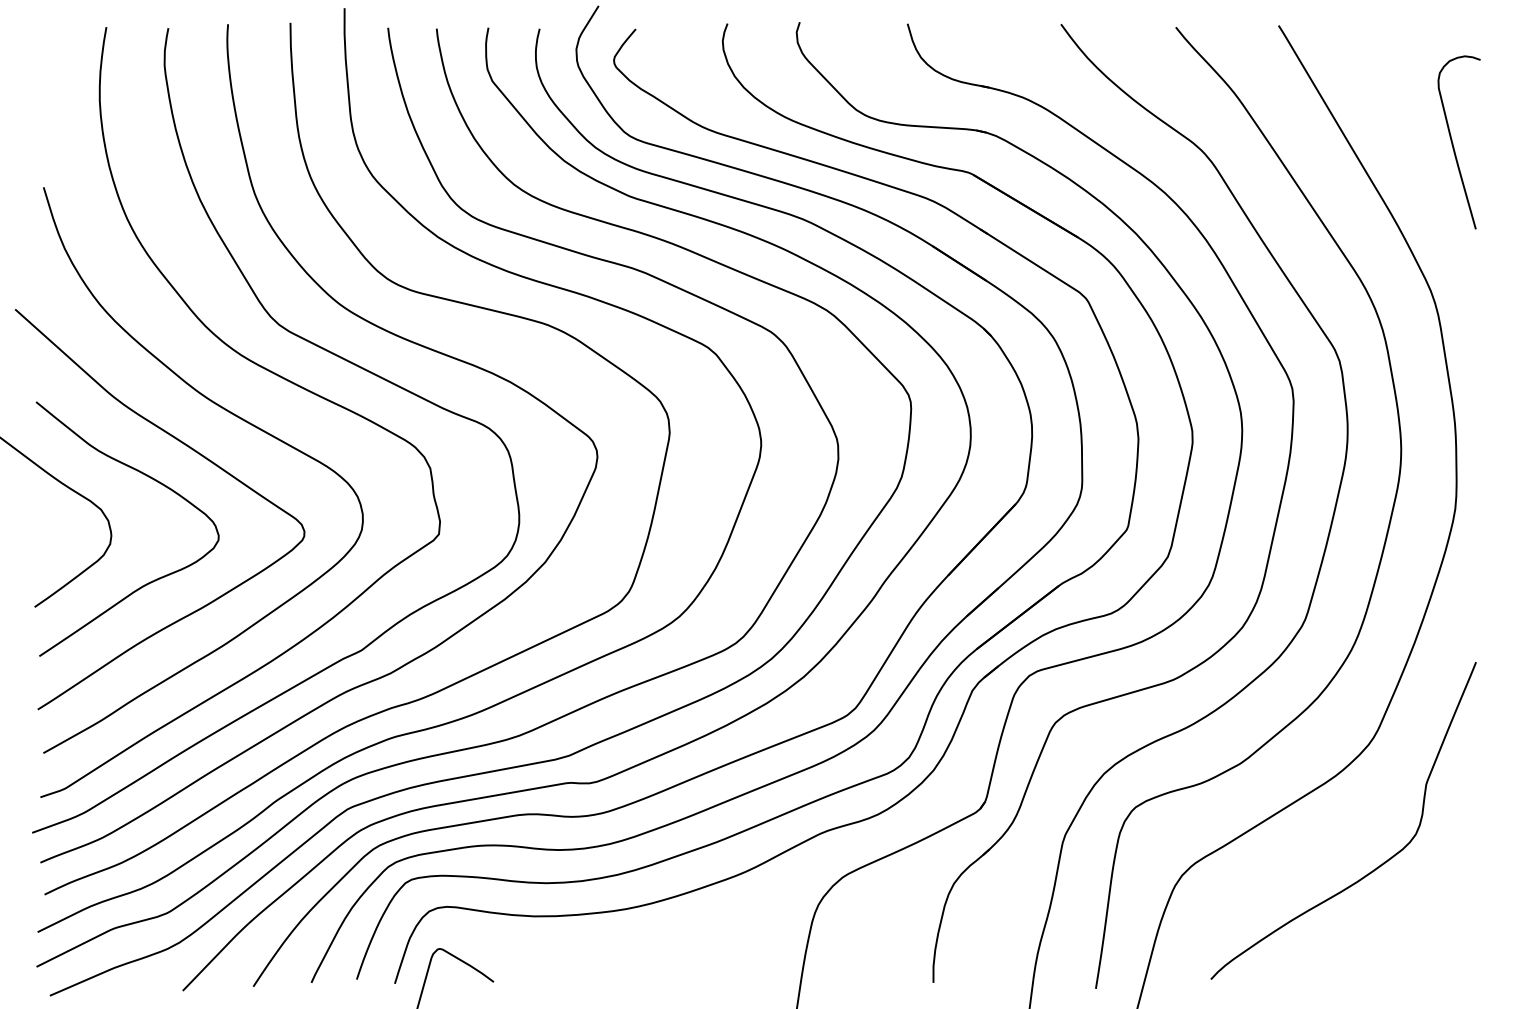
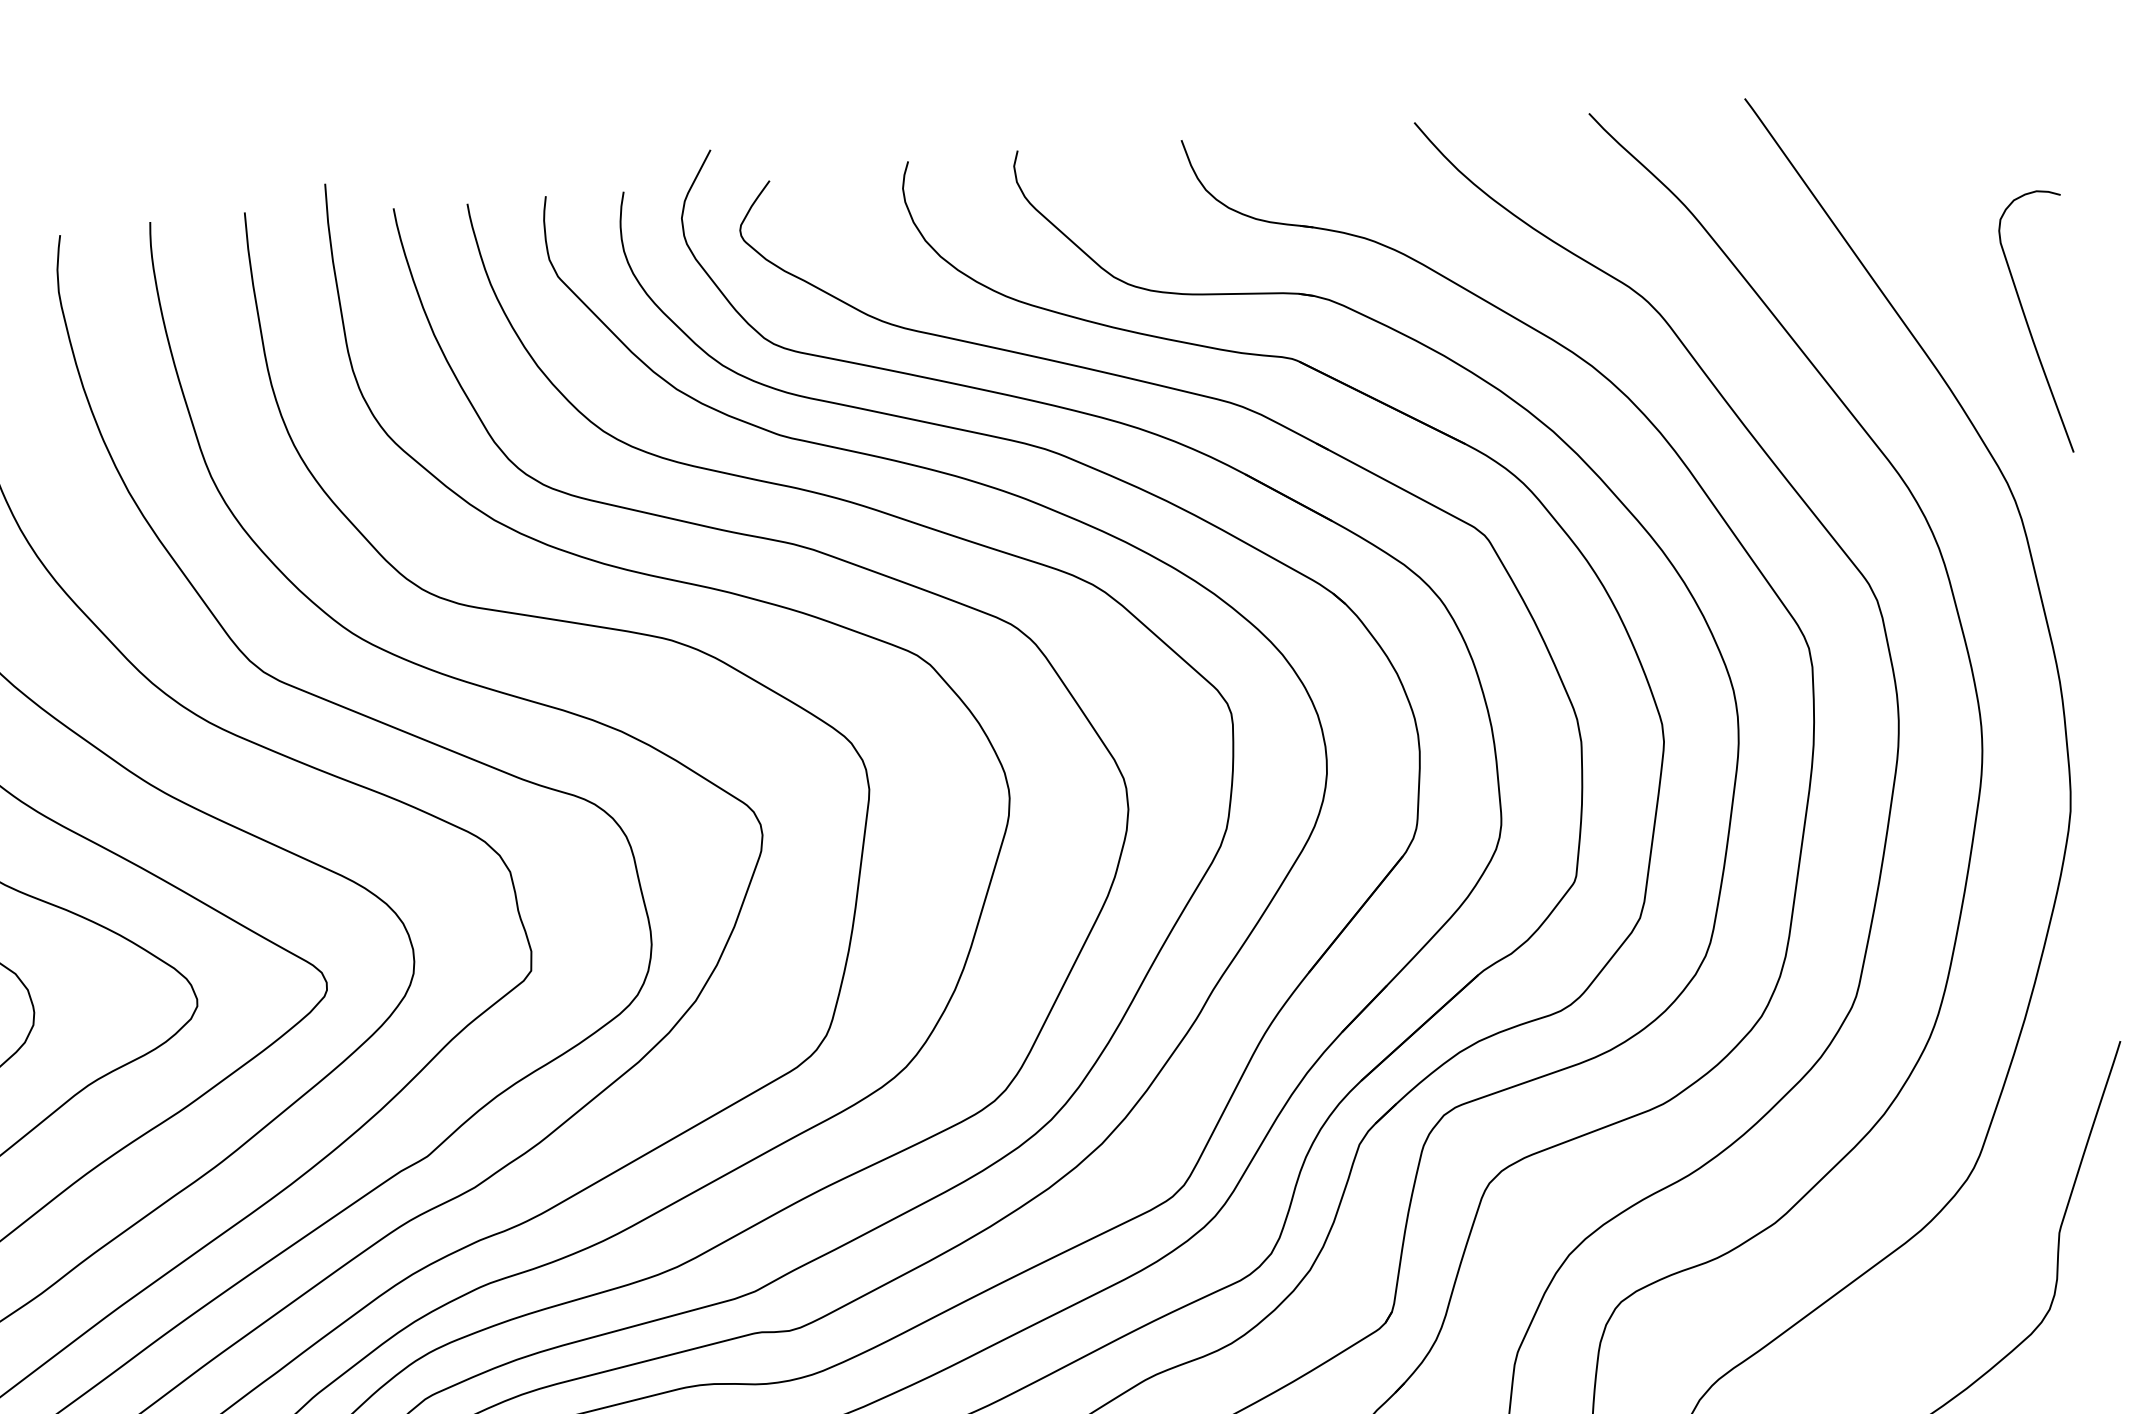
curve: (1453, 143) -> (2029, 324), moved

